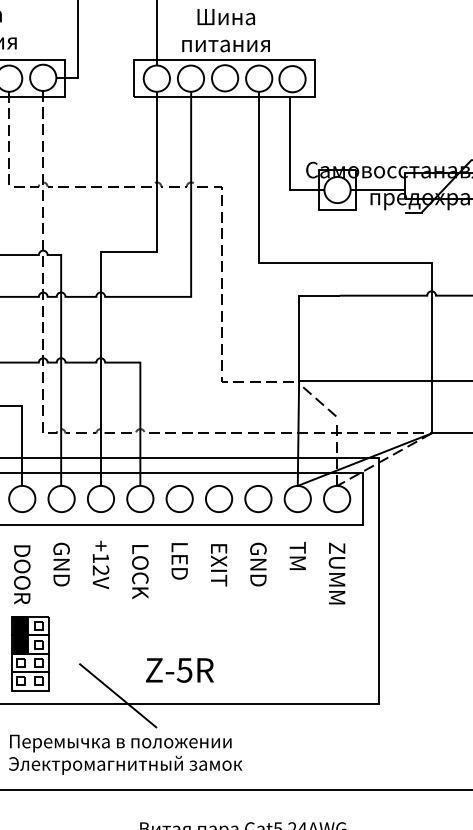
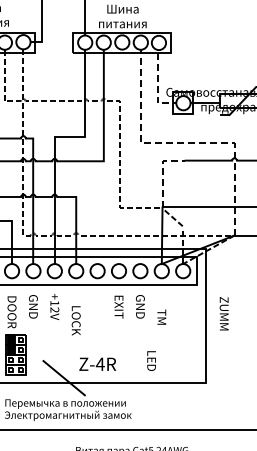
line: (289, 162) -> (157, 88), solid -> dashed
line: (345, 262) -> (187, 142), solid -> dashed
line: (299, 315) -> (162, 171), solid -> dashed
text: (297, 554) -> (161, 316), moved
text: (179, 560) -> (151, 360), moved
text: (139, 571) -> (75, 320), moved
text: (335, 573) -> (223, 313), moved
text: (183, 670) -> (99, 364), Z-5R -> Z-4R

